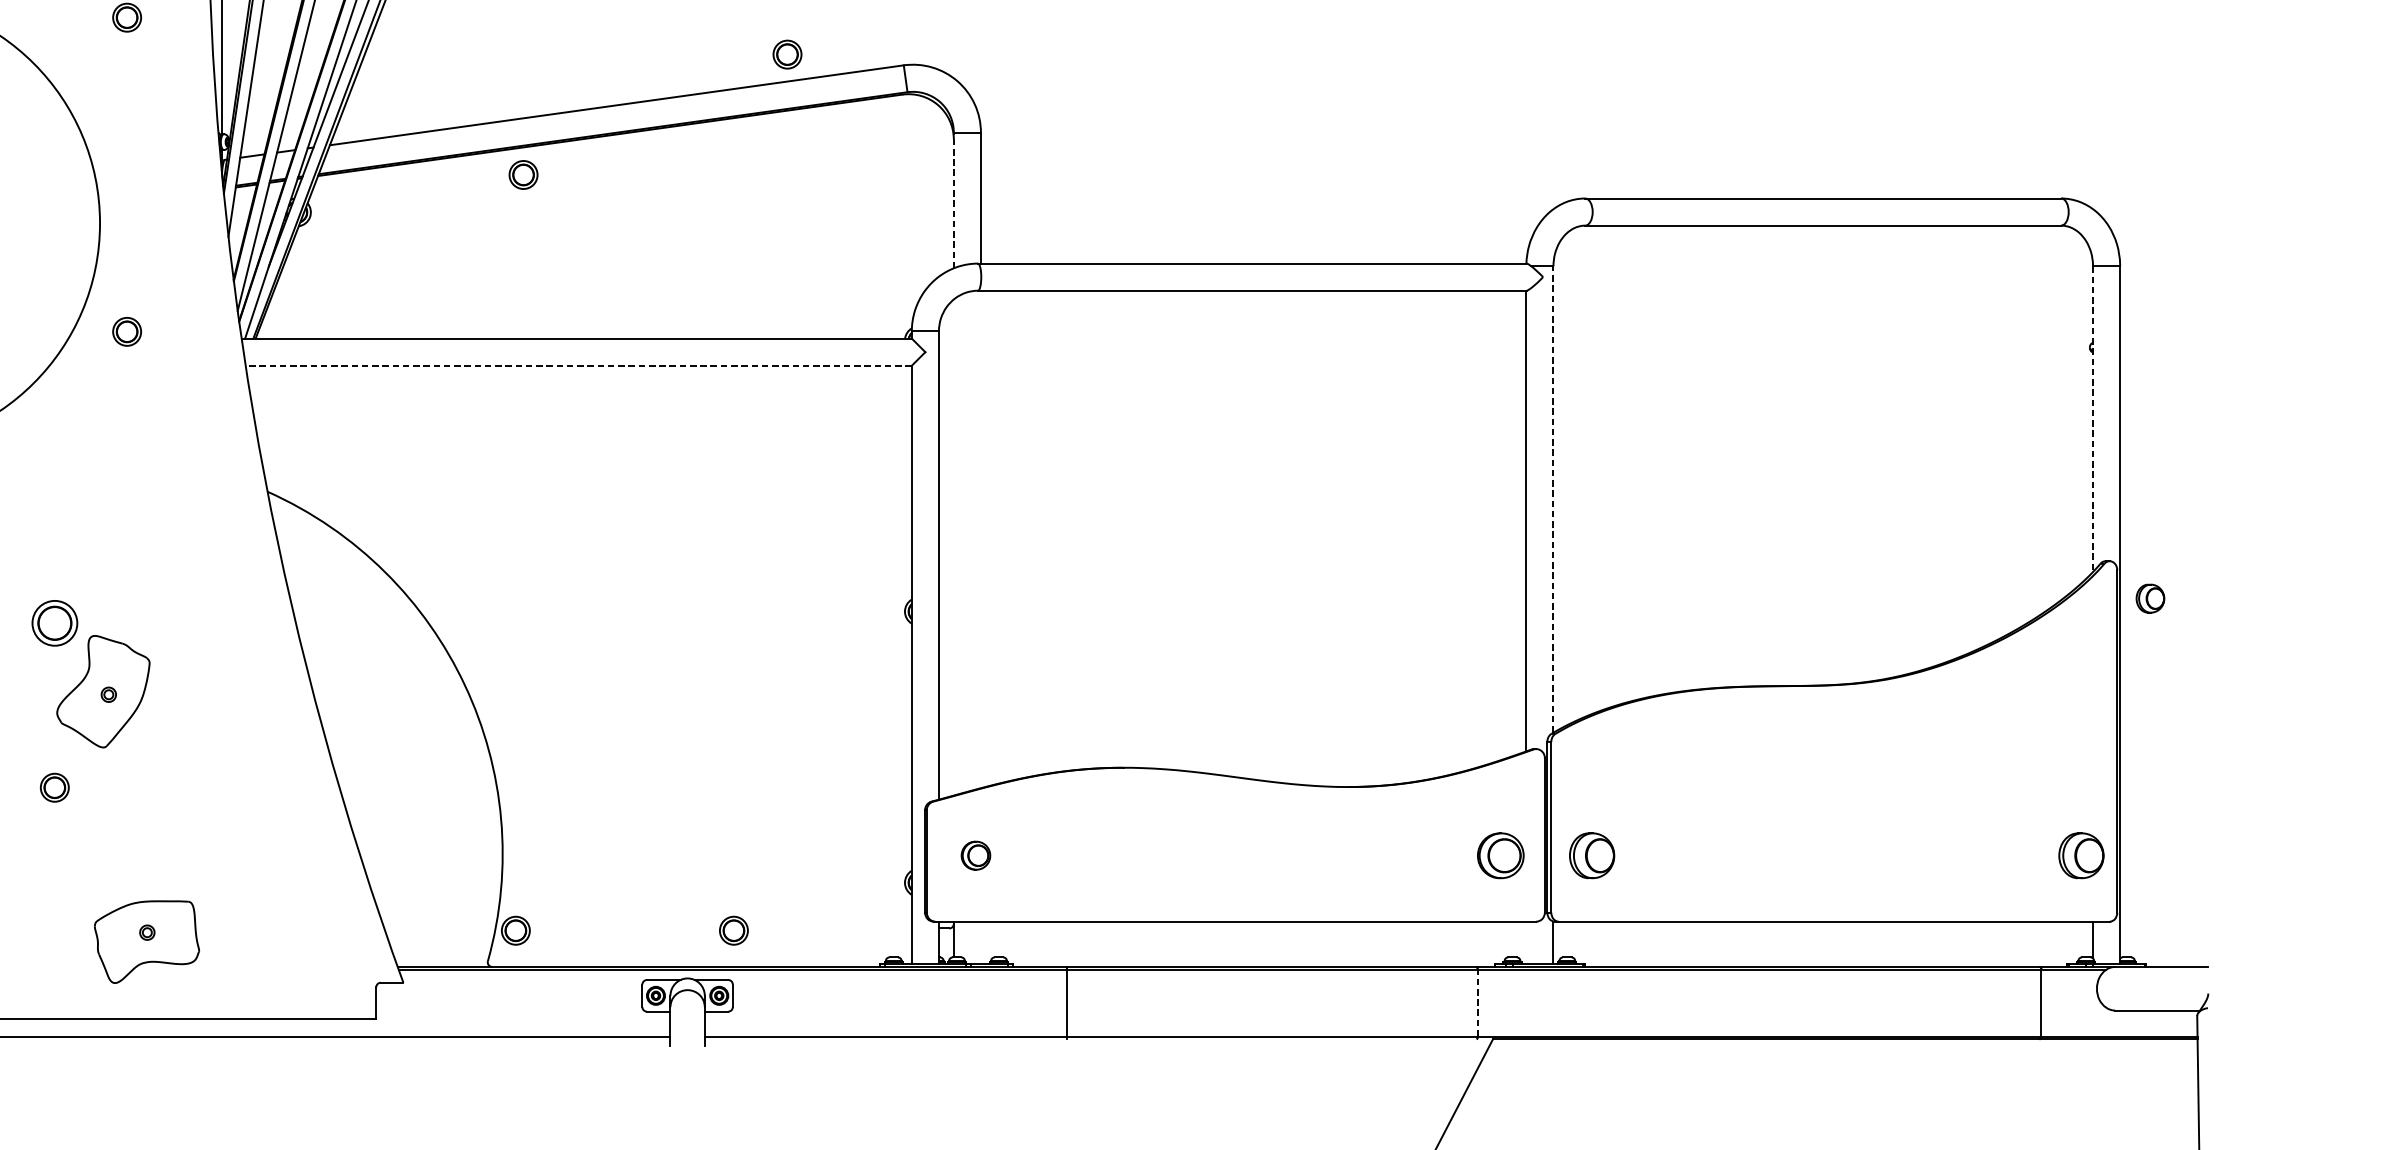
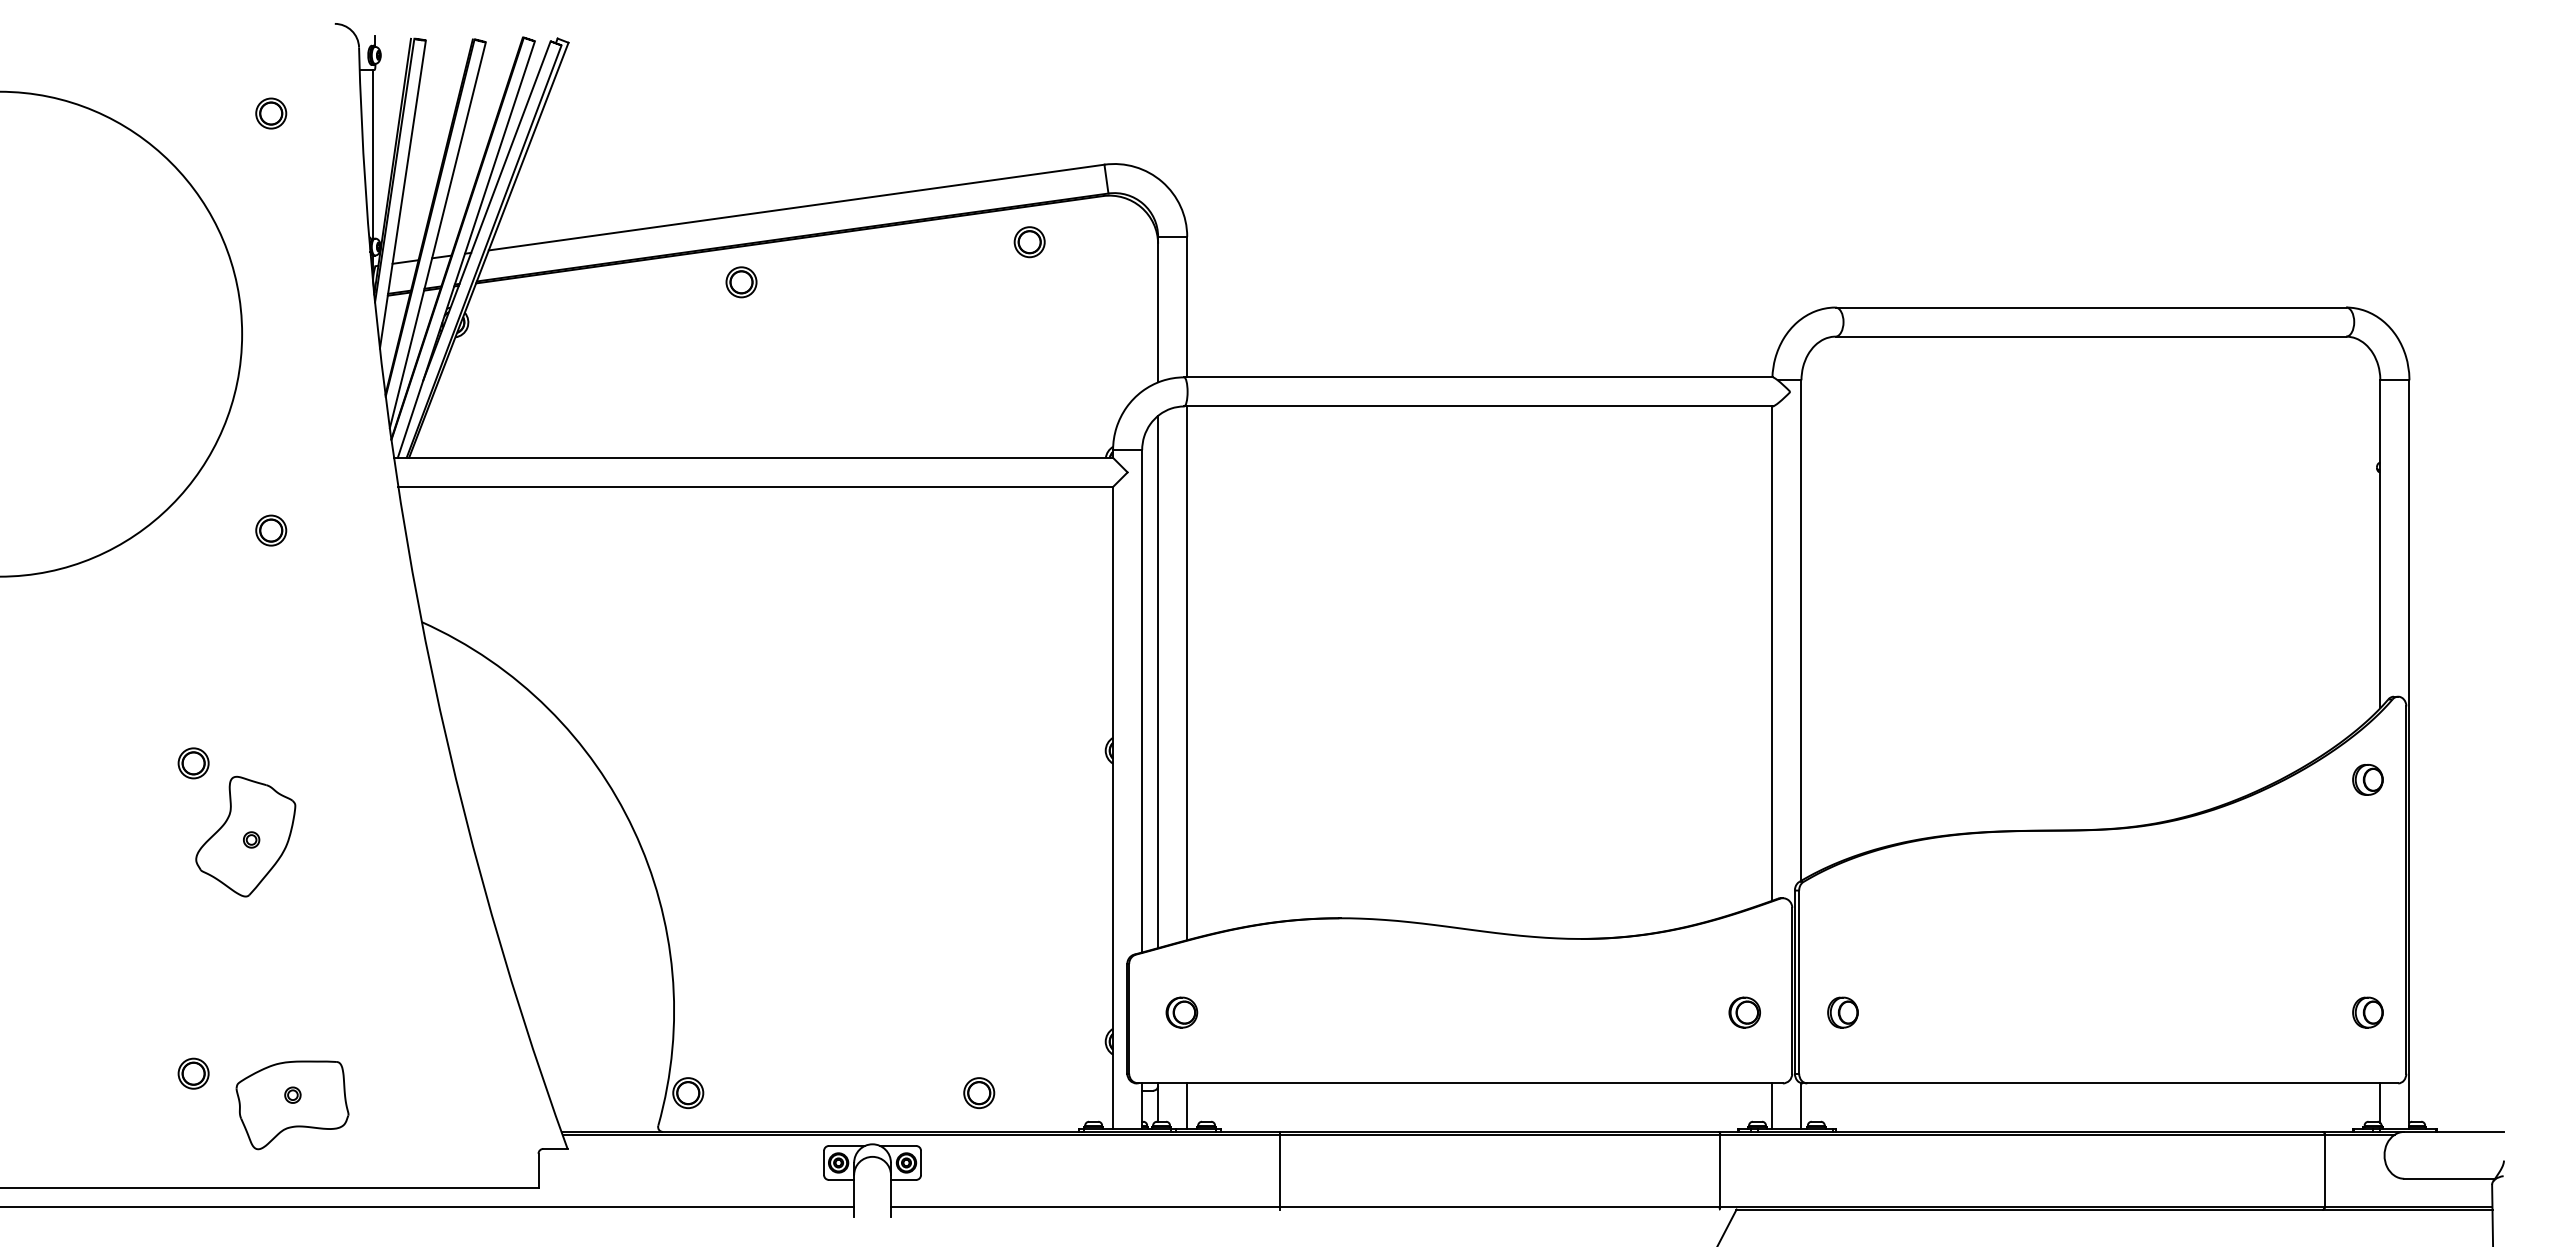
part: (787, 54) -> (1029, 242), moved
part: (523, 175) -> (741, 282), moved
line: (954, 200) -> (1158, 309), dashed -> solid
part: (127, 331) -> (271, 530), moved
line: (578, 365) -> (755, 486), dashed -> solid
line: (2093, 419) -> (2380, 544), dashed -> solid
line: (1553, 498) -> (1801, 629), dashed -> solid
line: (981, 539) -> (1187, 673), added
line: (954, 547) -> (1158, 681), added
part: (2150, 598) -> (2367, 779), moved
part: (54, 623) -> (193, 763), size x0.62
part: (54, 787) -> (193, 1073), moved
part: (1500, 855) -> (1744, 1012), size x0.62
part: (1591, 855) -> (1842, 1012), size x0.62
part: (2081, 855) -> (2367, 1012), size x0.62
part: (734, 931) -> (979, 1093), moved
line: (981, 943) -> (1187, 1106), added
line: (1526, 943) -> (1772, 1106), added
line: (1478, 1002) -> (1720, 1170), dashed -> solid

